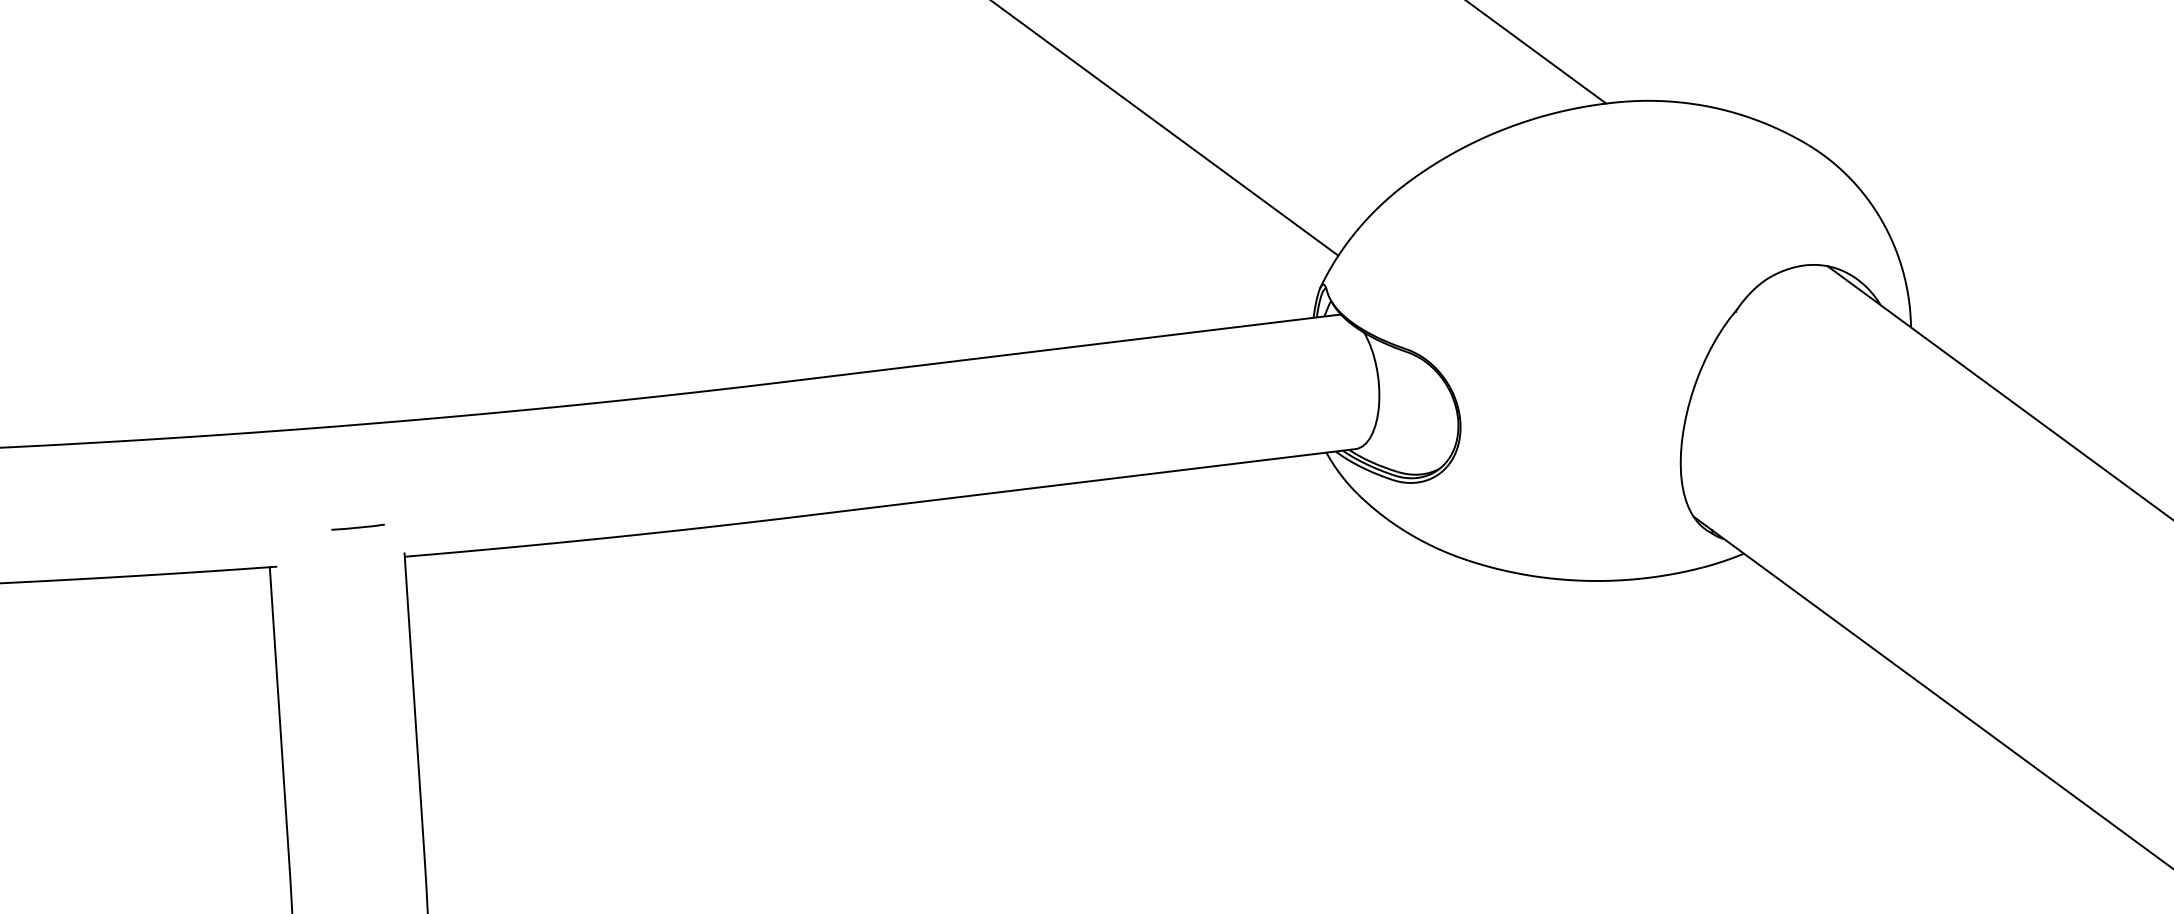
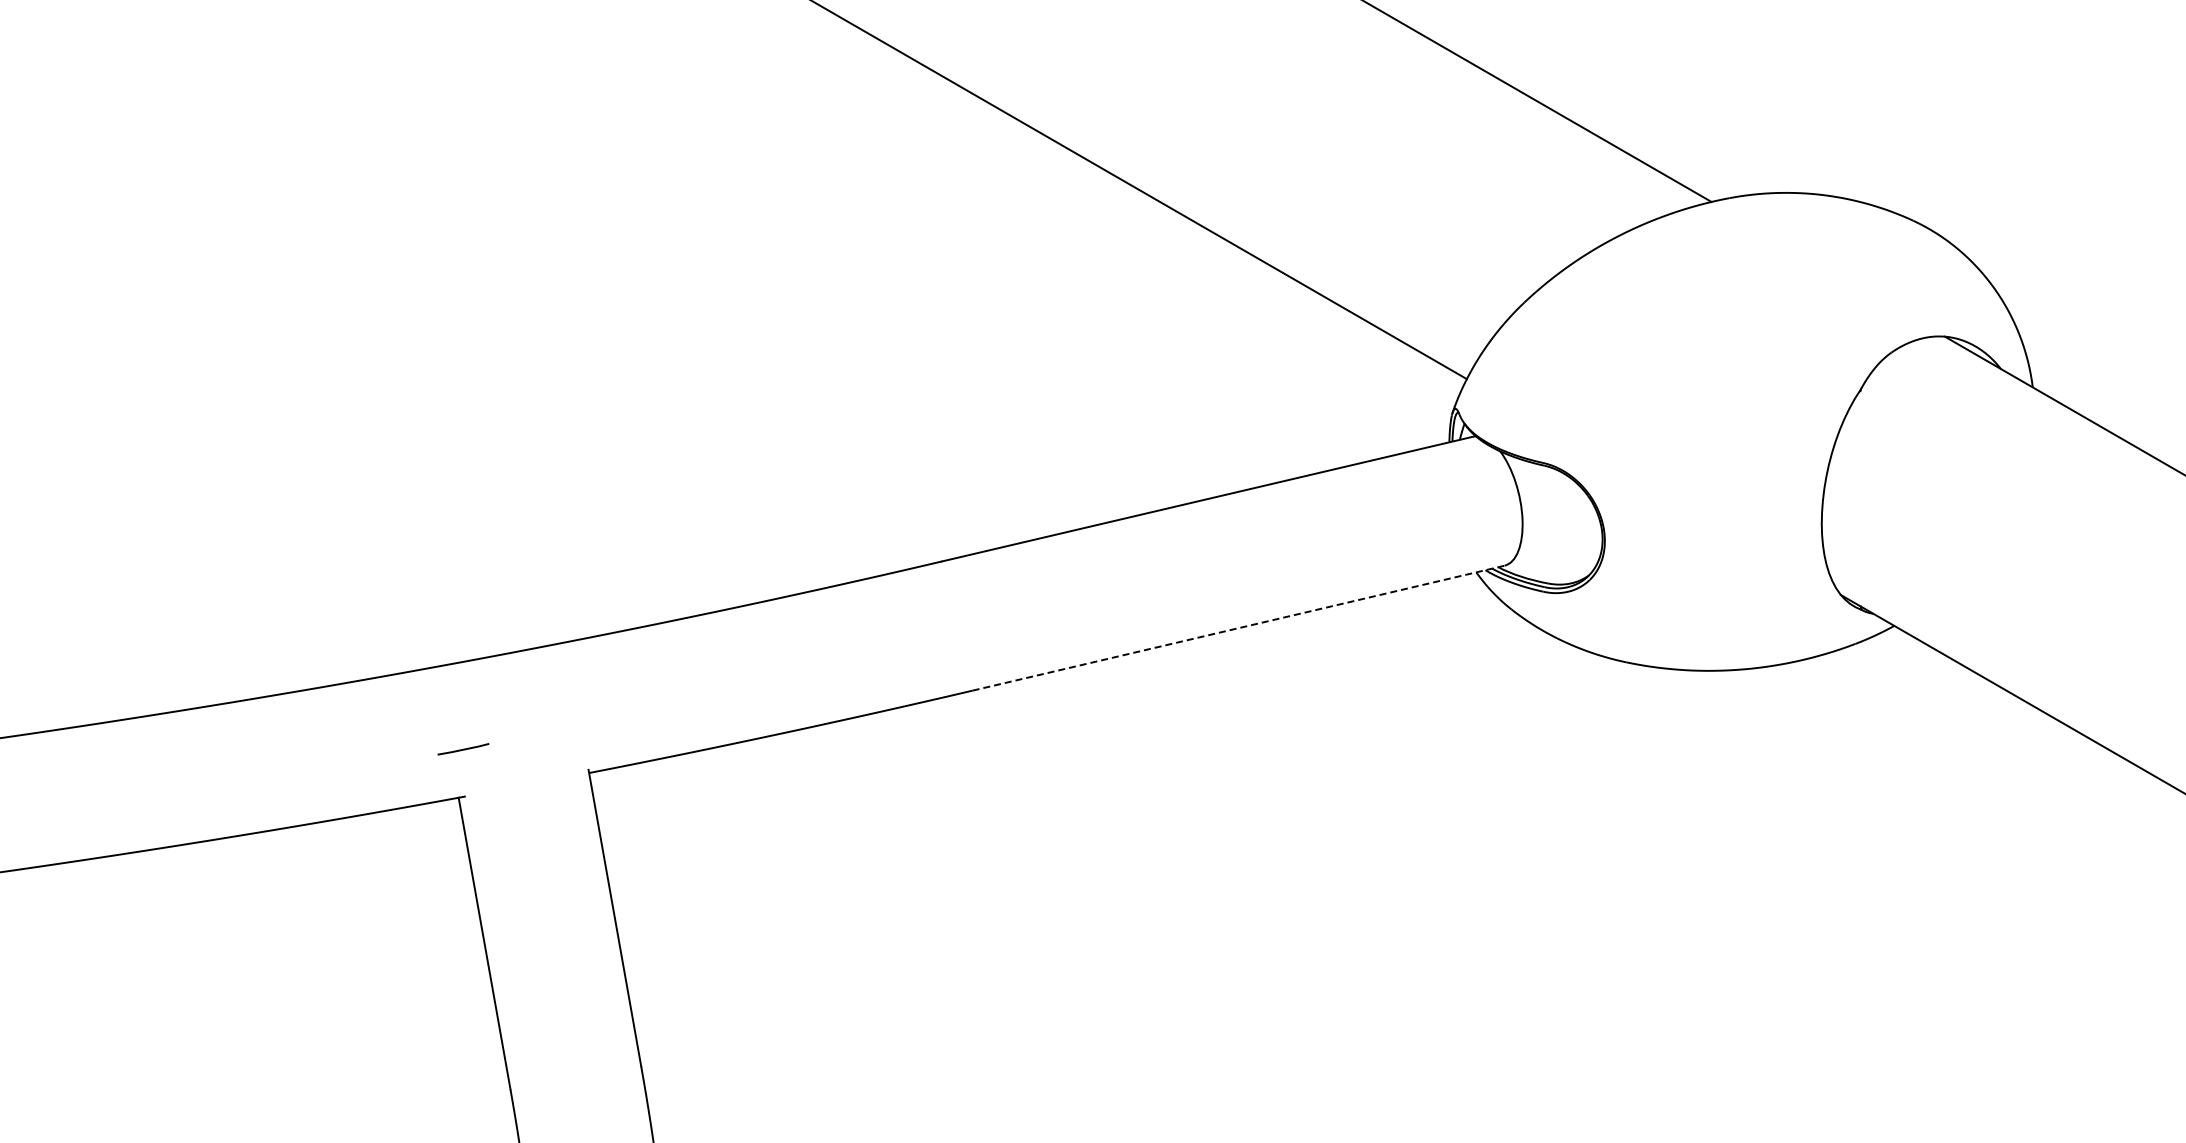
line: (1080, 483) -> (1239, 628), solid -> dashed
line: (358, 527) -> (463, 749), moved

